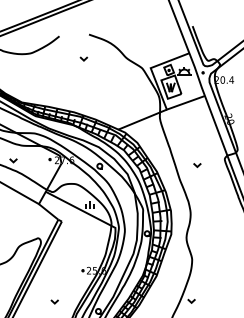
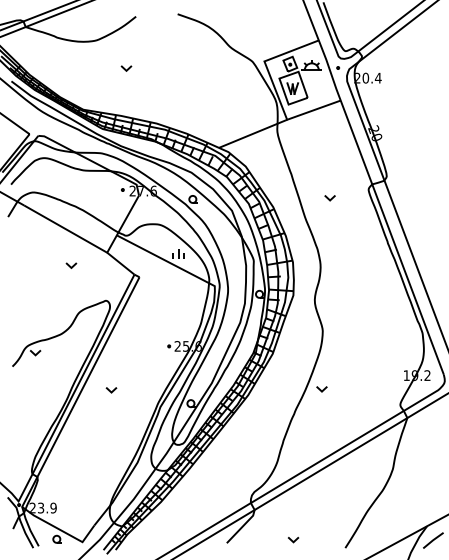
part: (83, 58) -> (126, 68), moved
part: (13, 160) -> (71, 265), moved
part: (54, 302) -> (111, 390), moved

